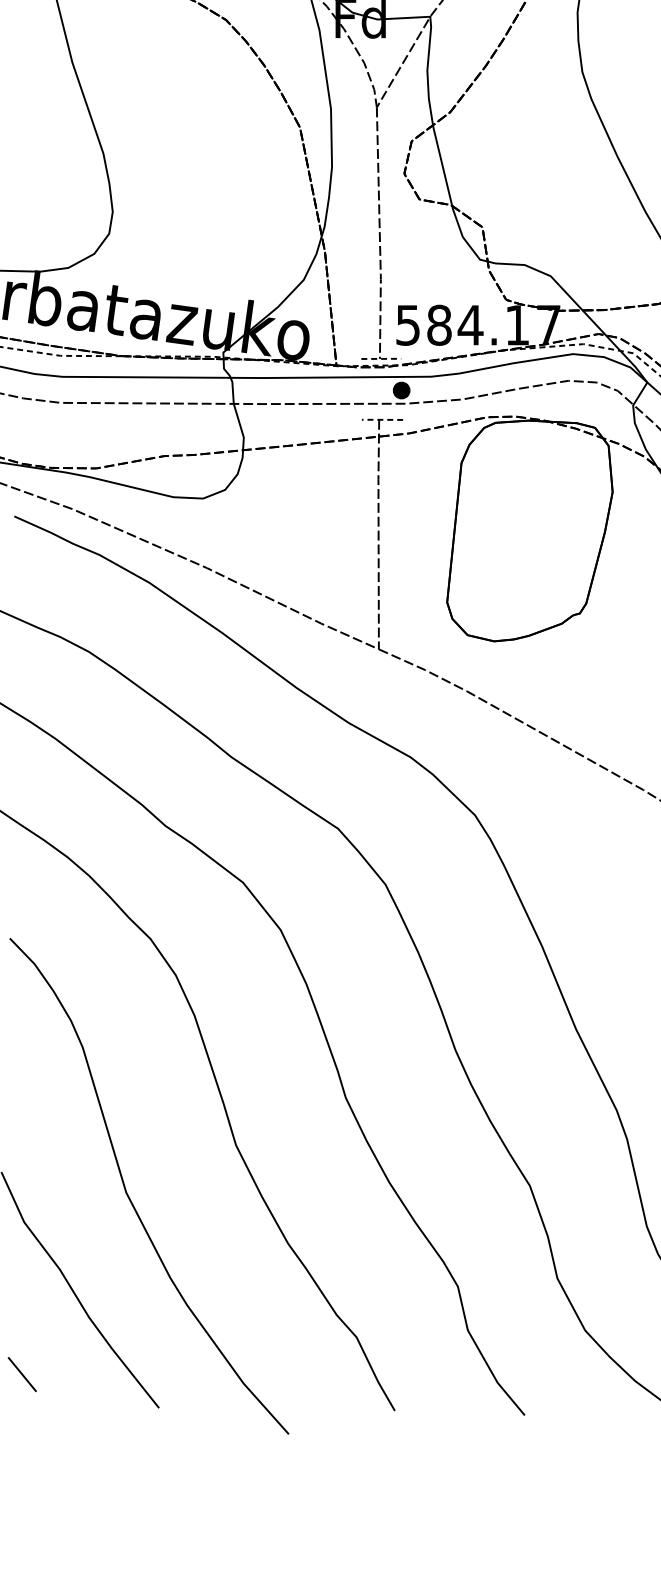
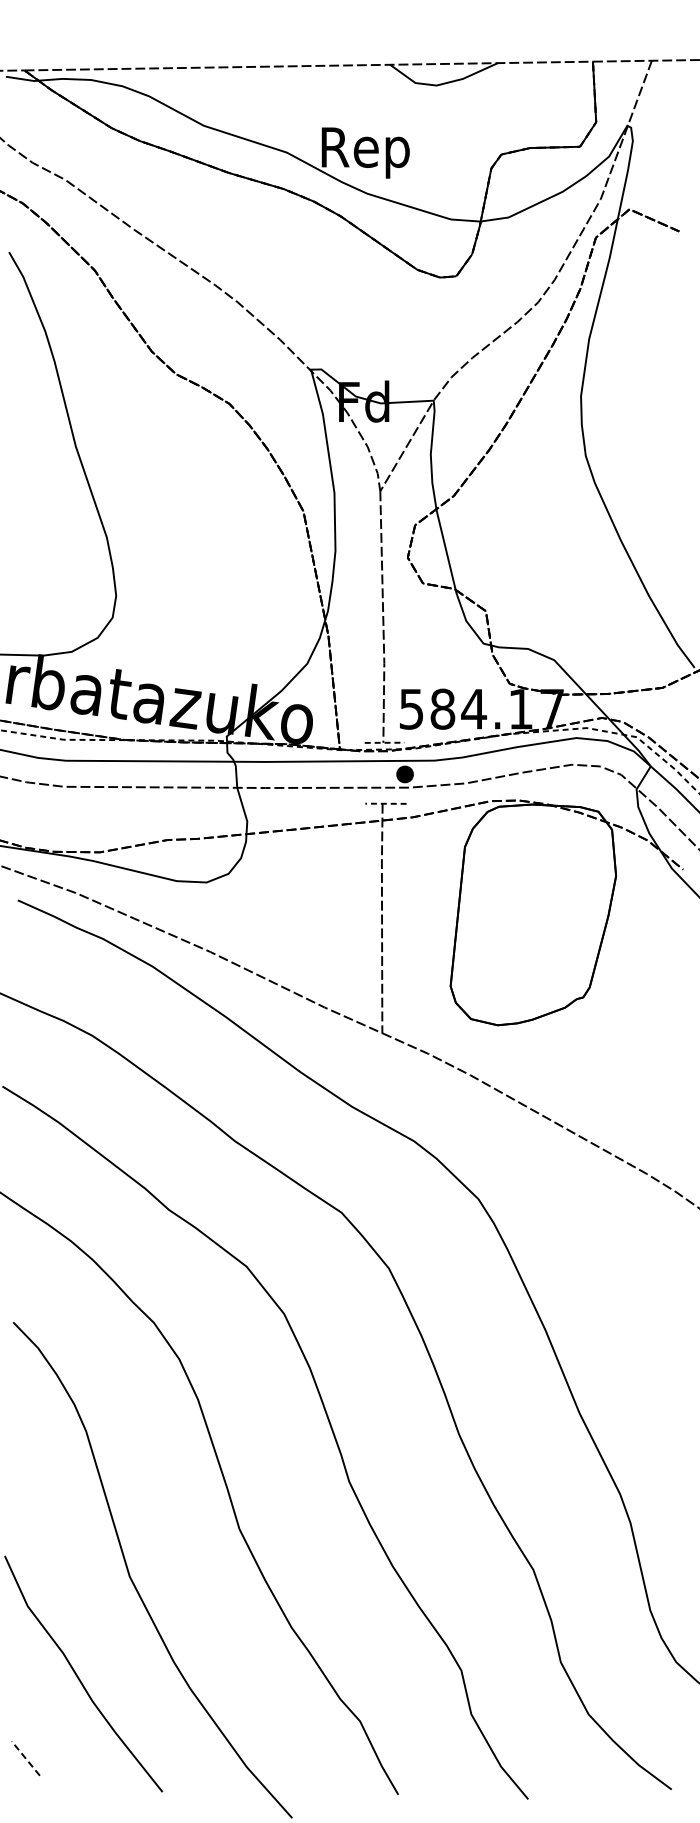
line: (22, 1374) -> (25, 1758), solid -> dashed

